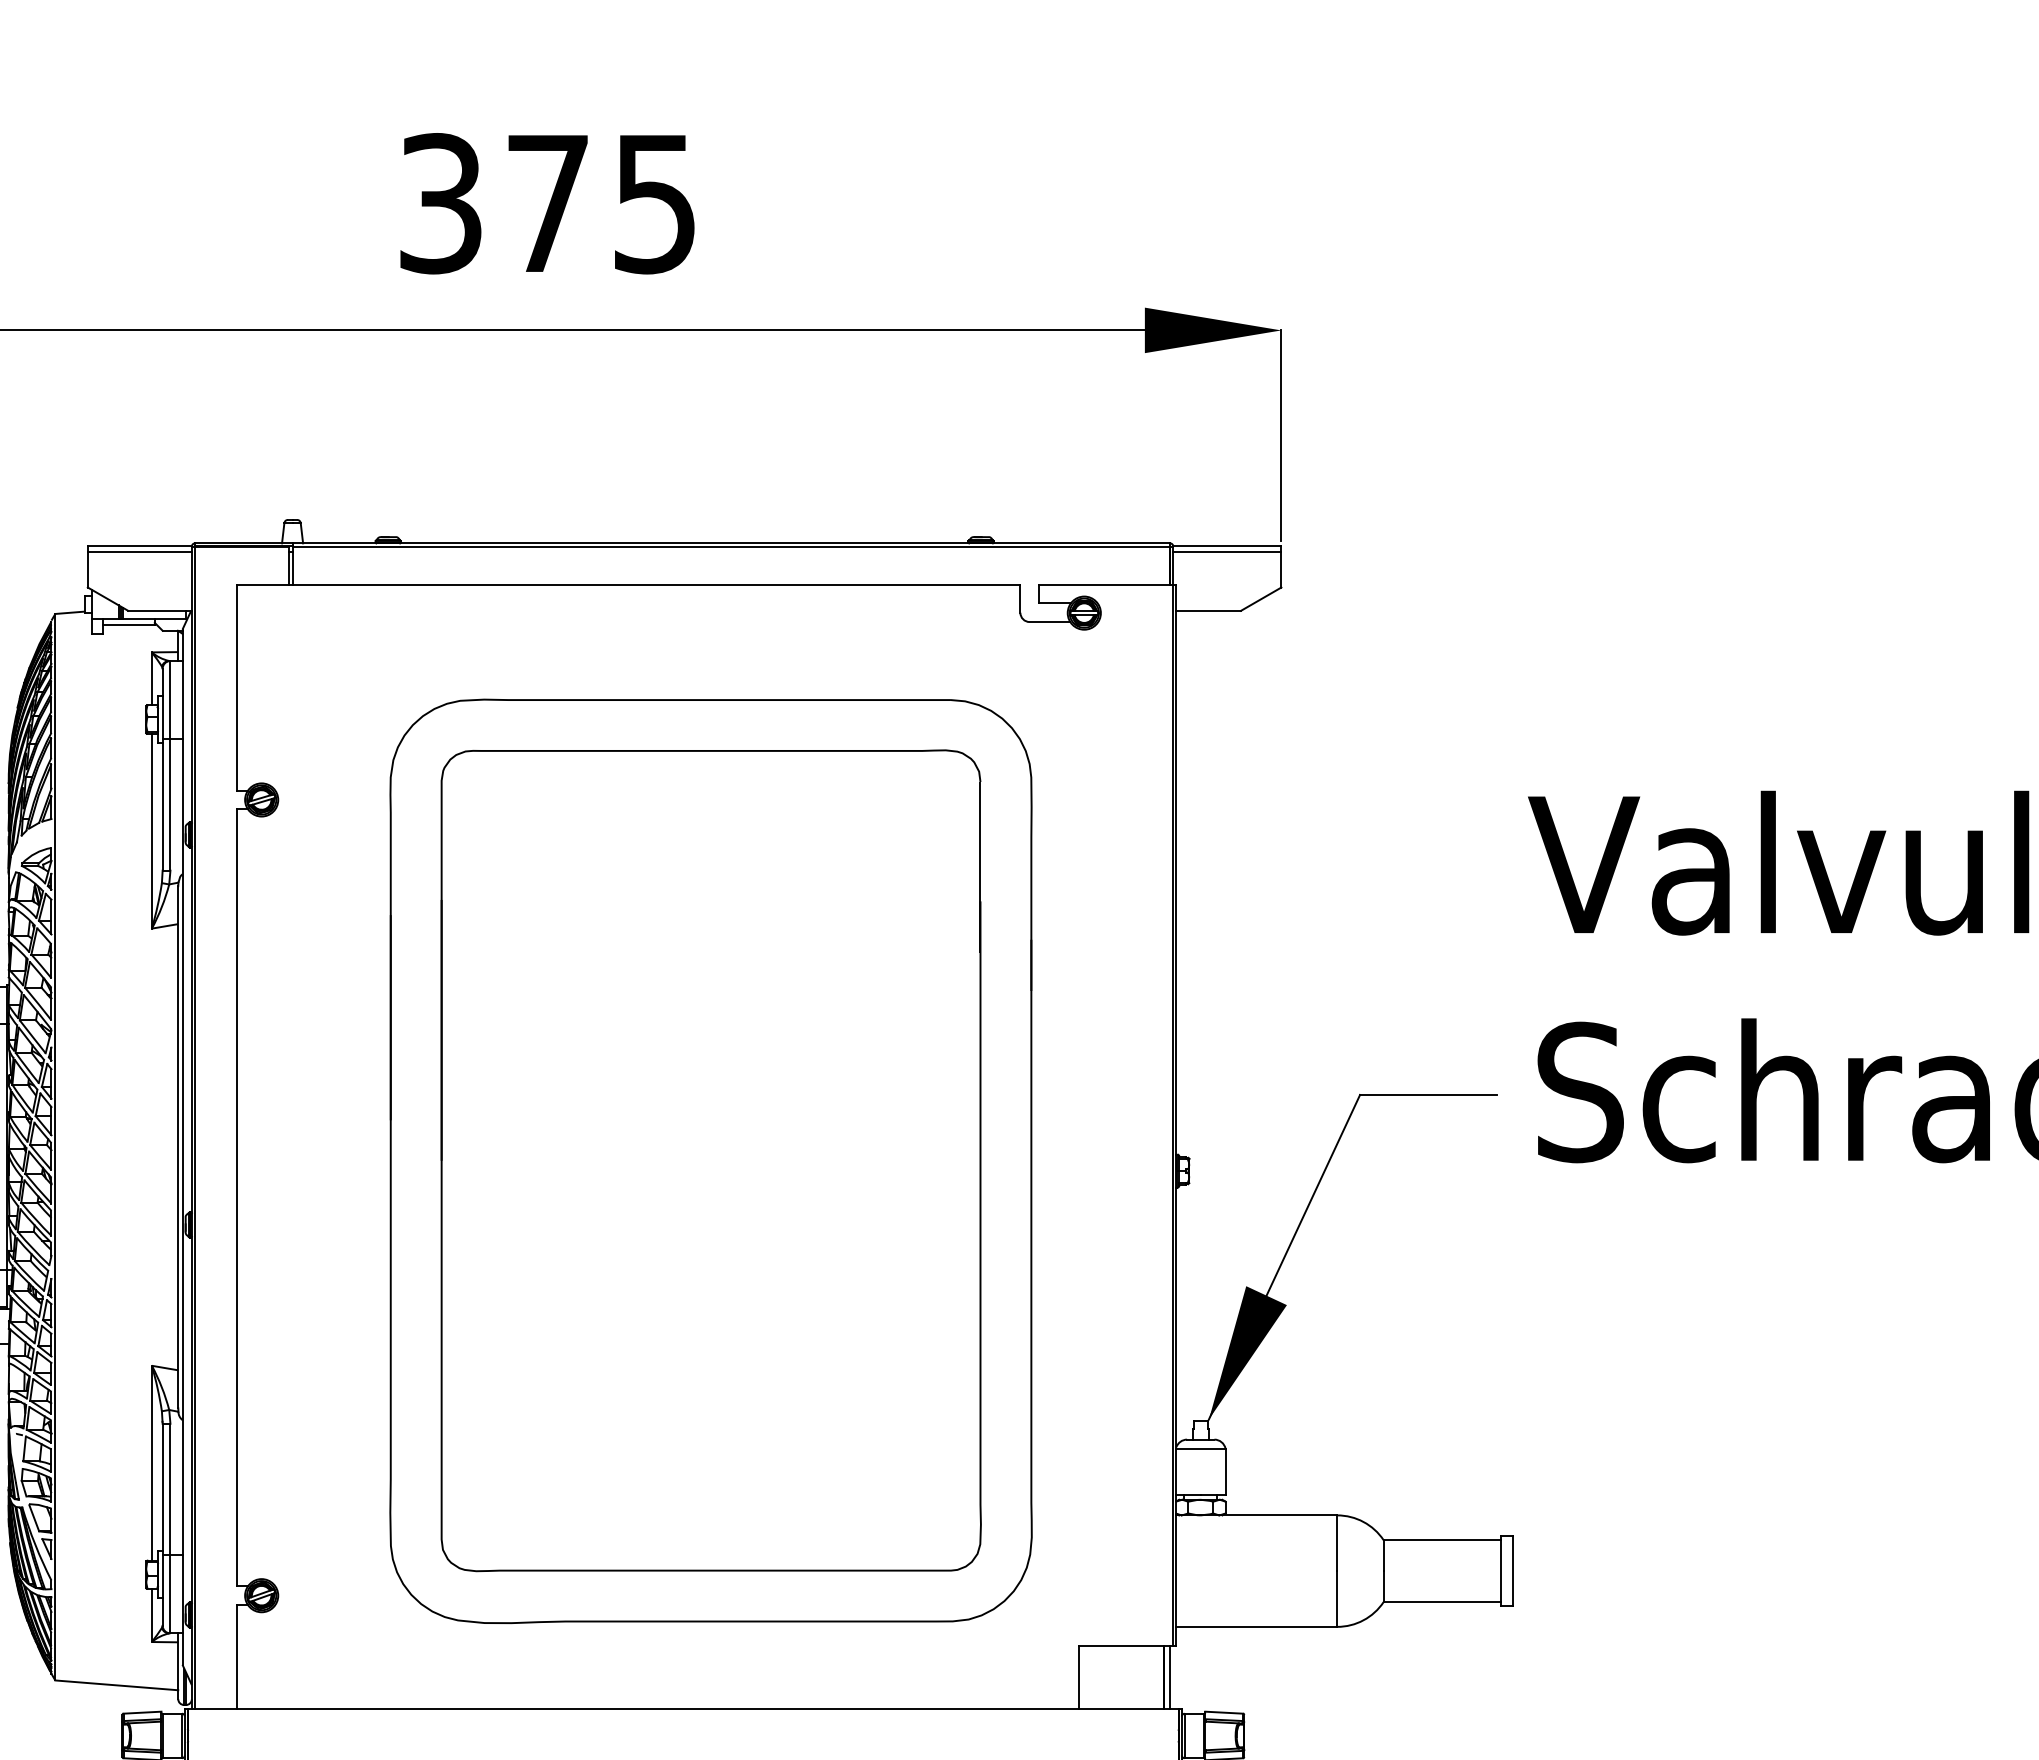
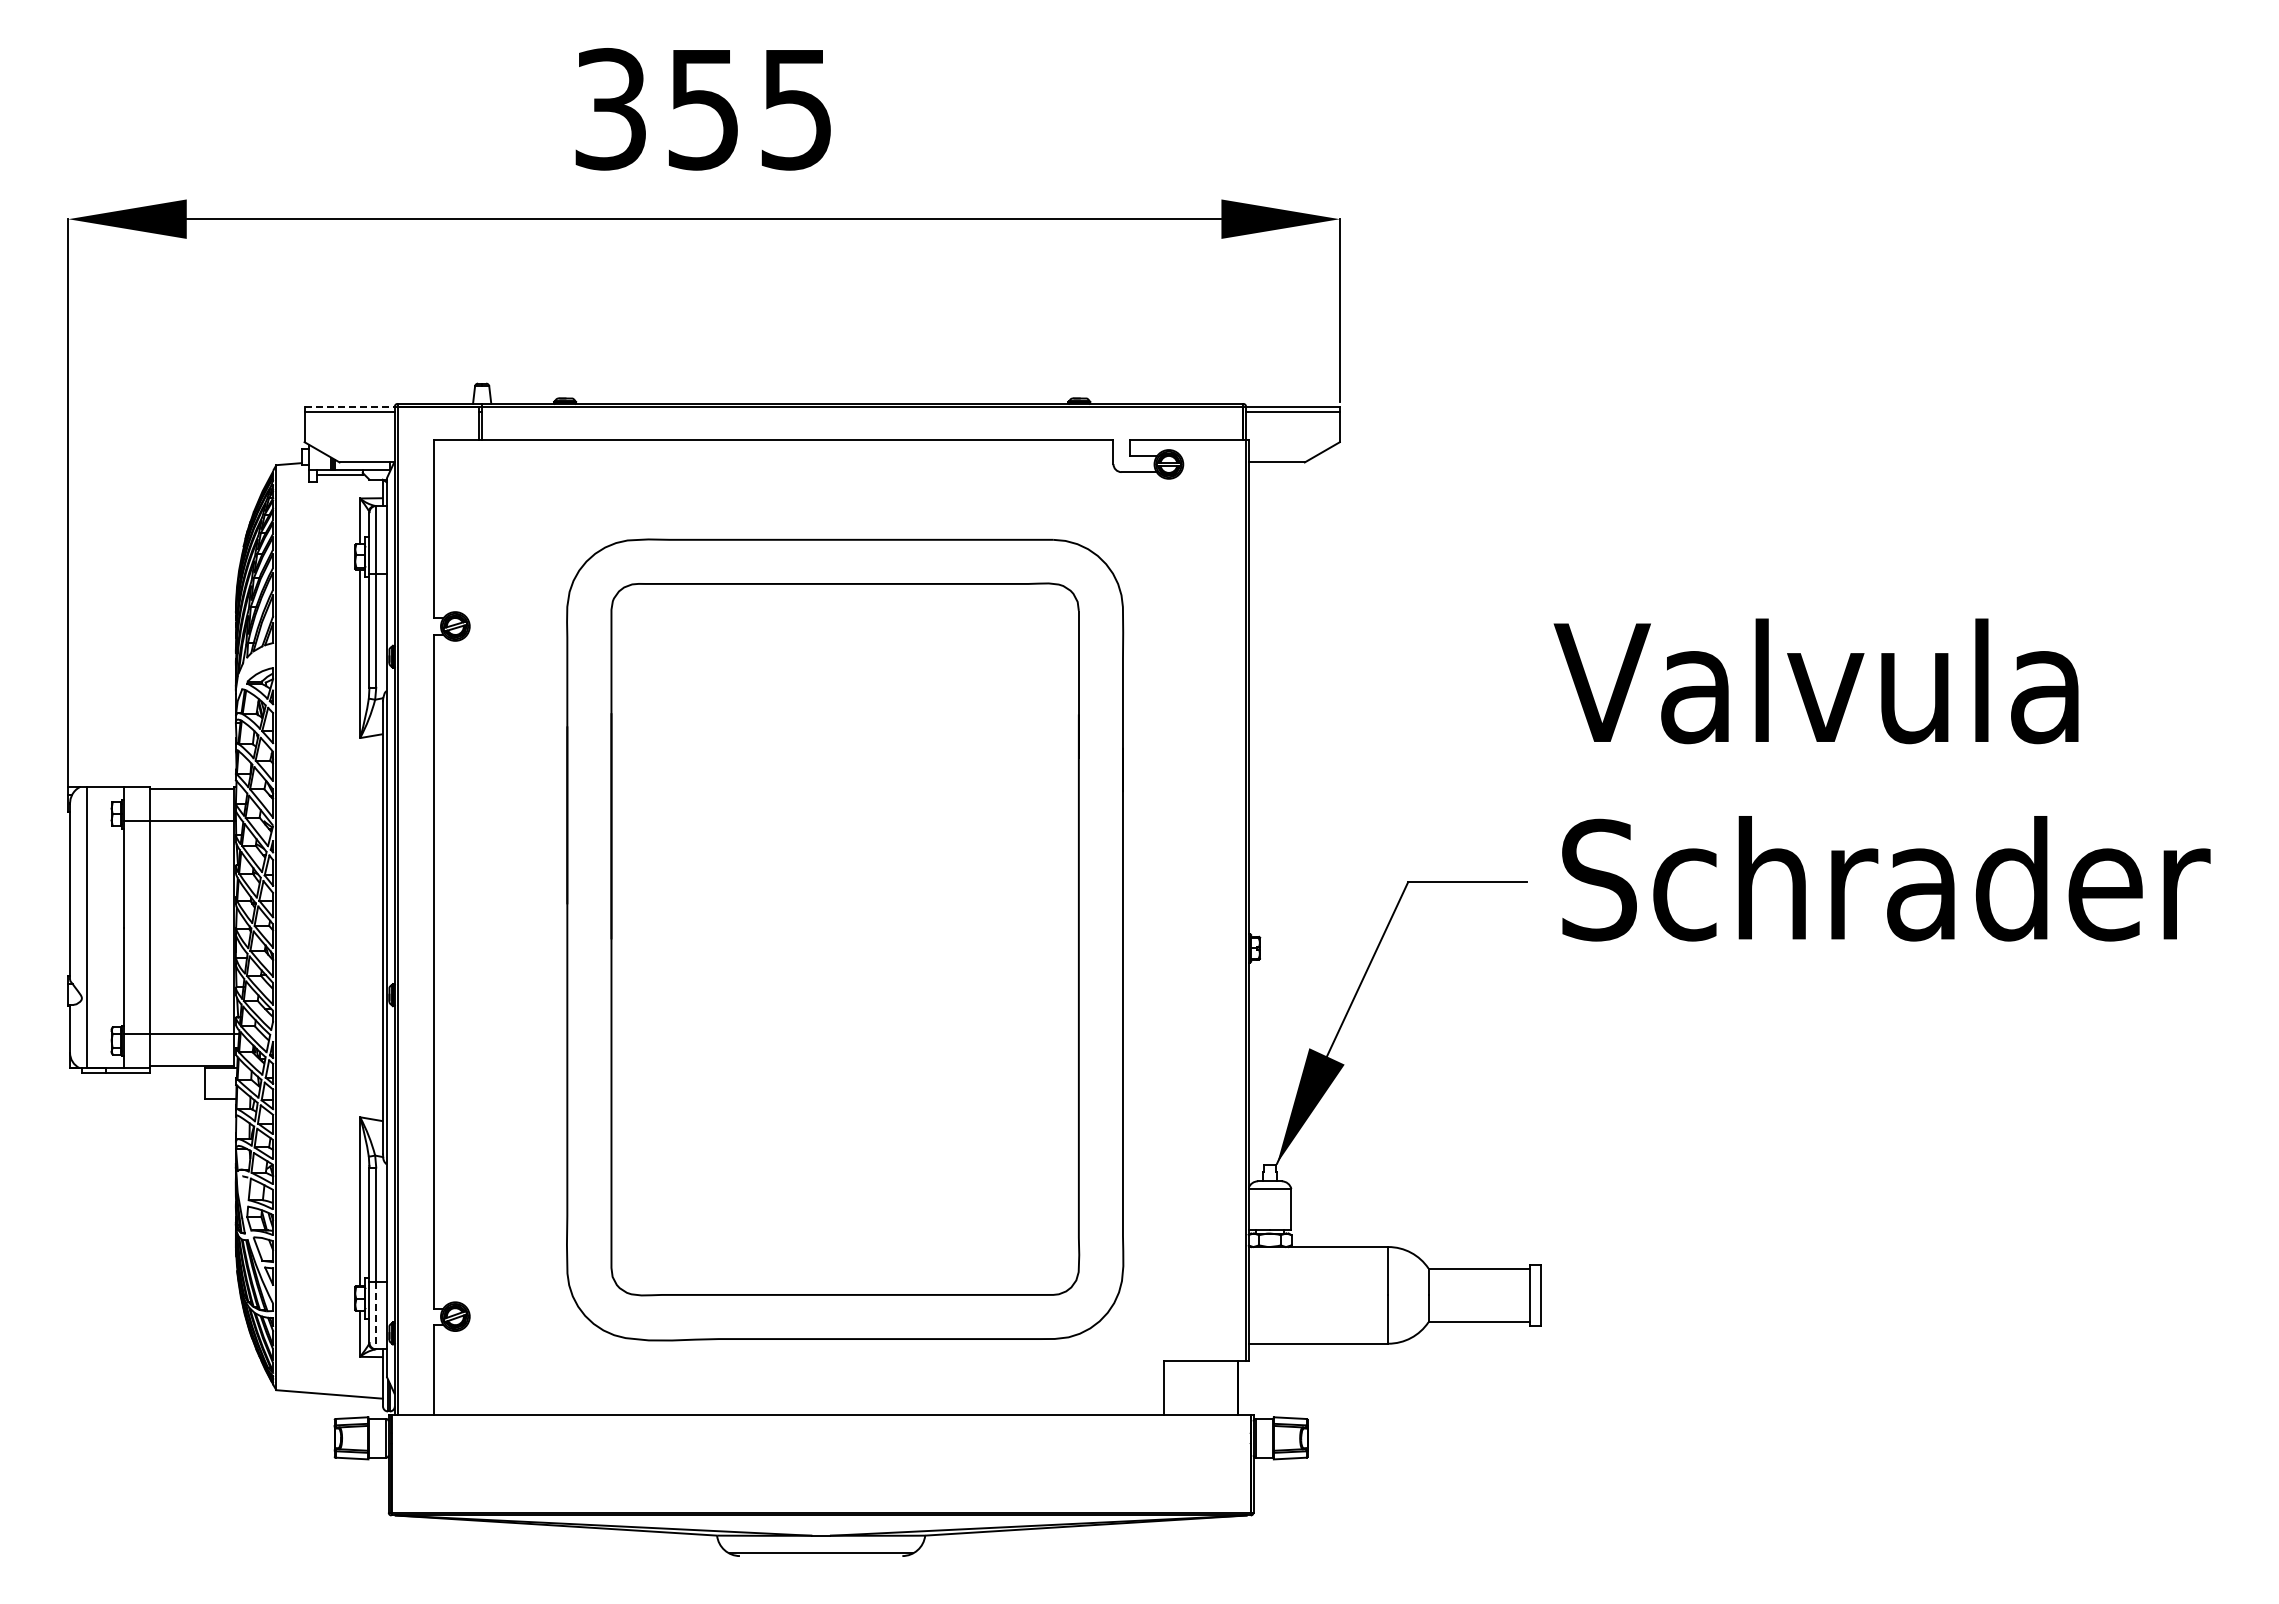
text: (547, 205) -> (703, 110), 375 -> 355
line: (140, 546) -> (350, 406), solid -> dashed
line: (170, 1594) -> (376, 1315), solid -> dashed
line: (1170, 1677) -> (1243, 1387), removed

